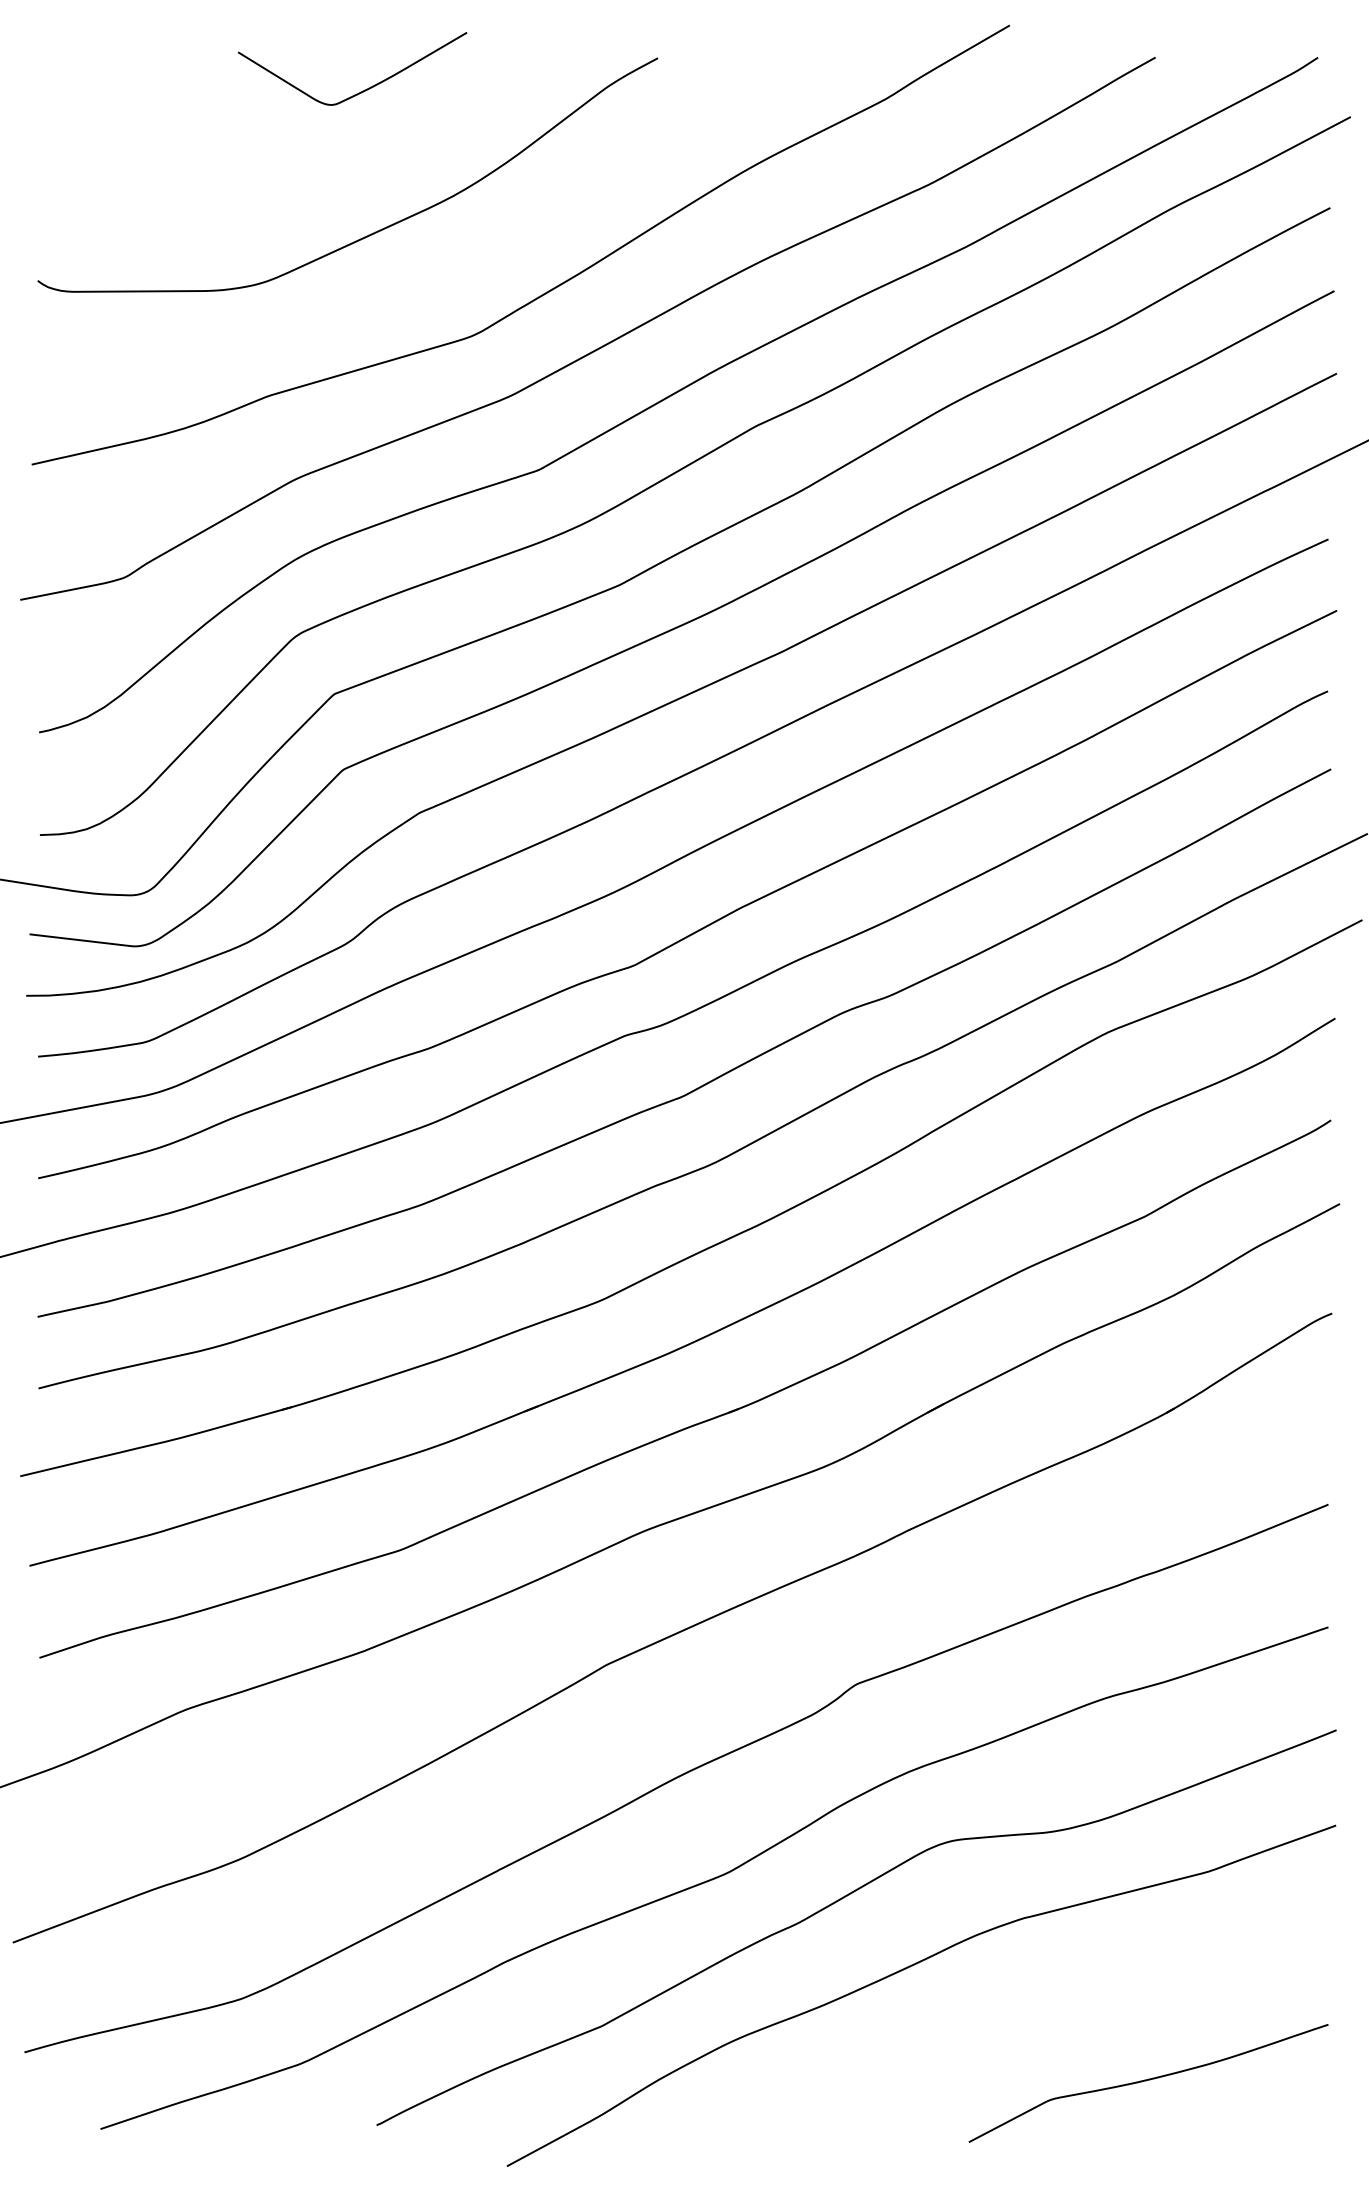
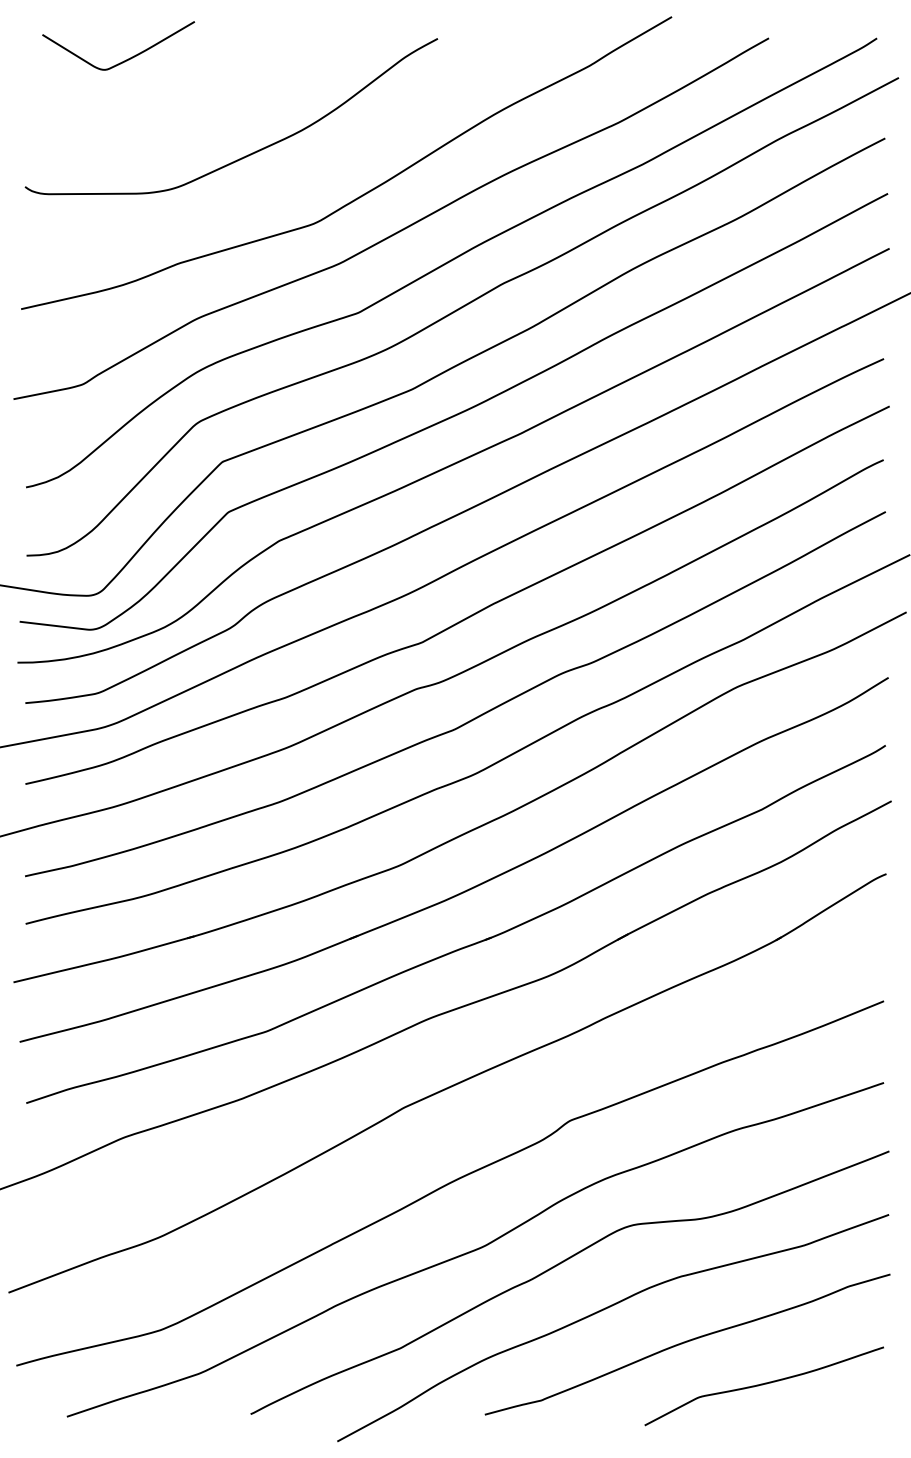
curve: (364, 89) -> (126, 59), moved
curve: (1033, 2017) -> (687, 1342), added

